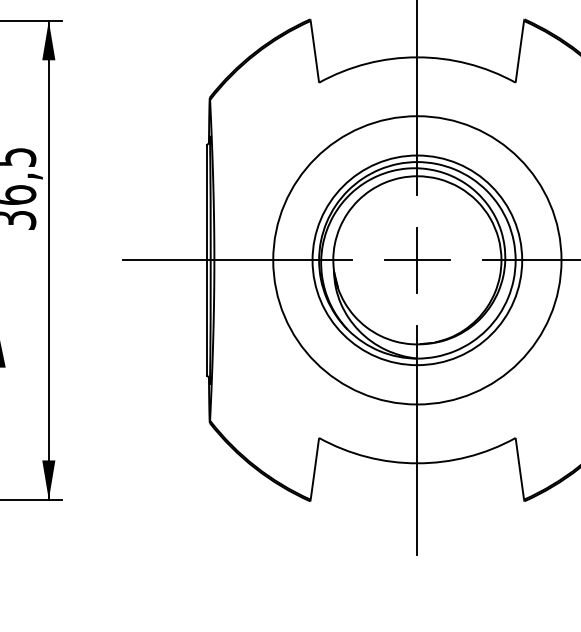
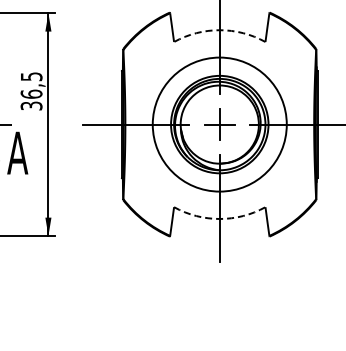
arc: (416, 57) -> (219, 30), solid -> dashed
arc: (416, 462) -> (219, 218), solid -> dashed

